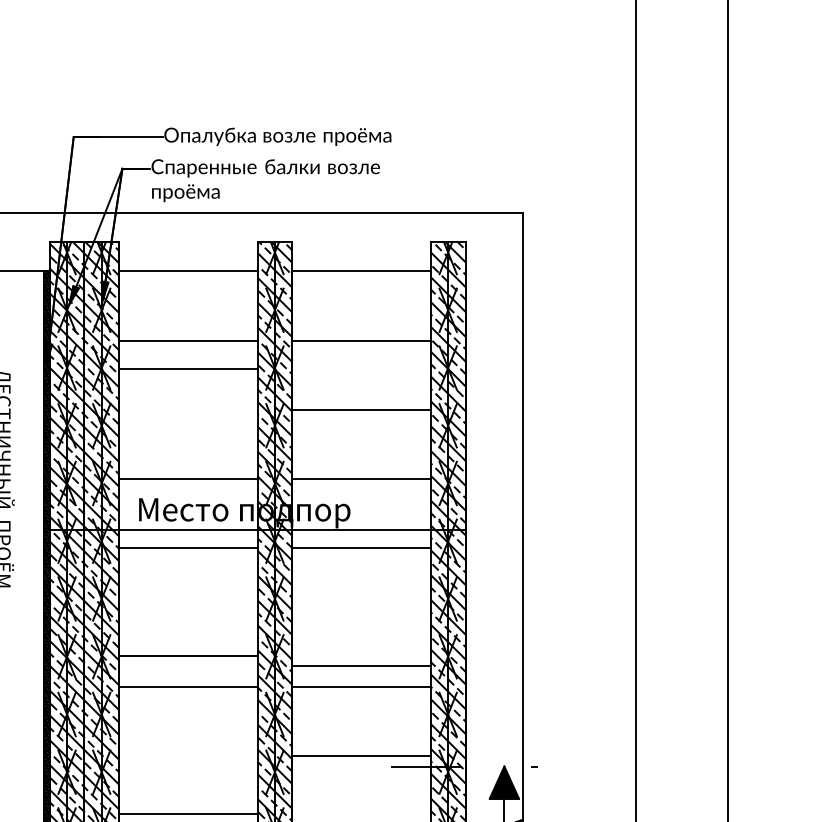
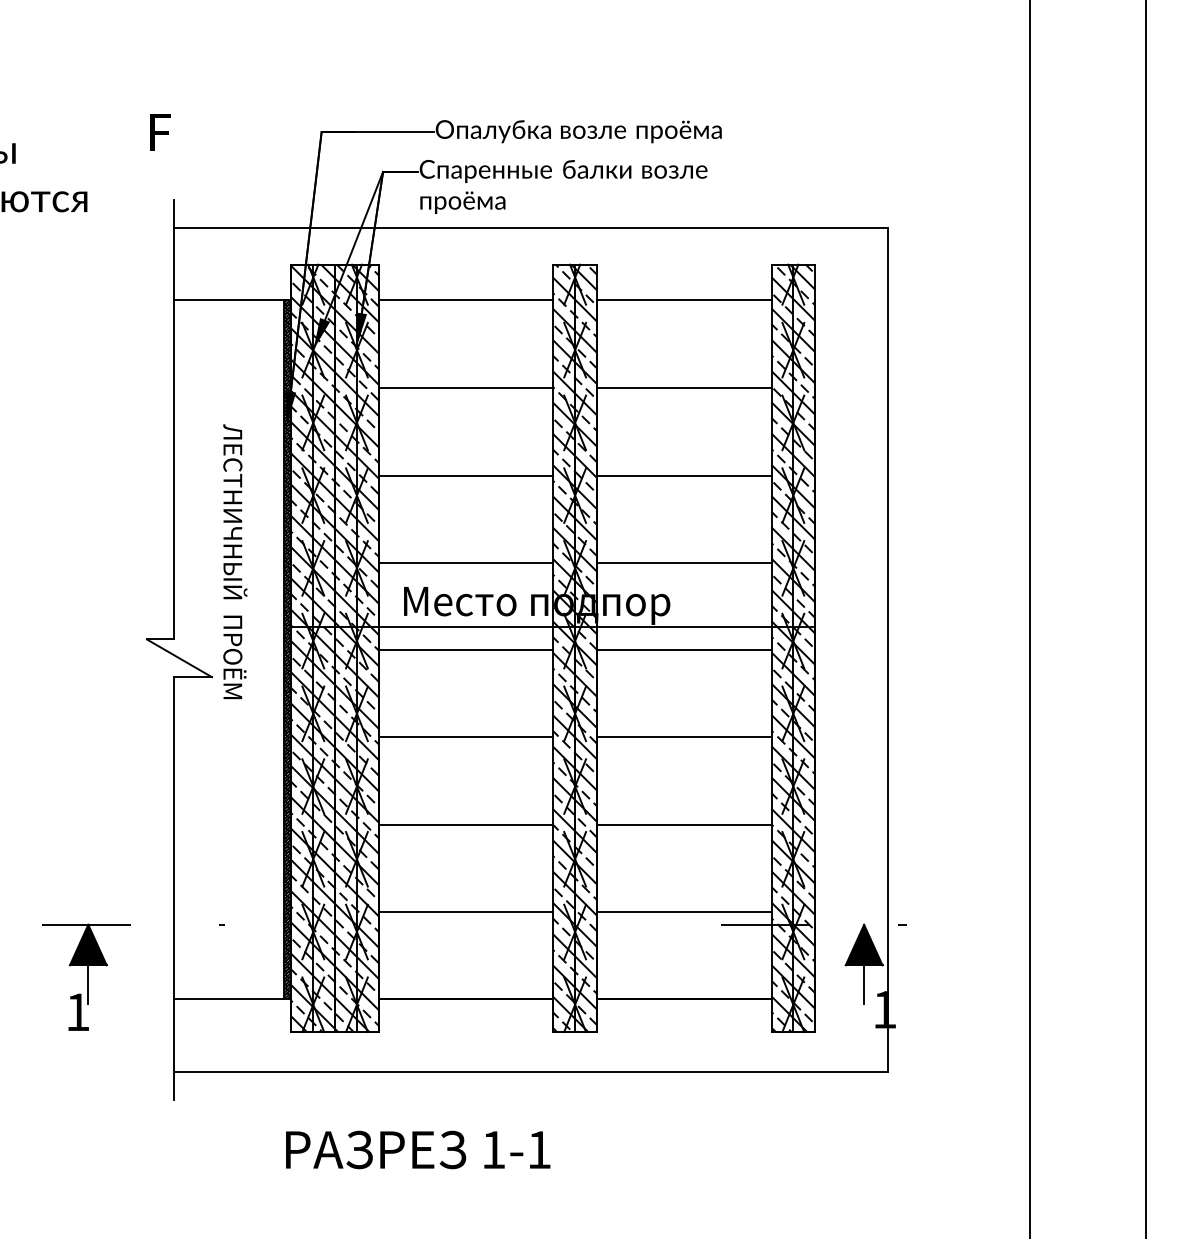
line: (187, 368) -> (465, 475), moved
line: (187, 655) -> (465, 737), moved
line: (360, 666) -> (683, 737), moved
line: (187, 813) -> (465, 912), moved

